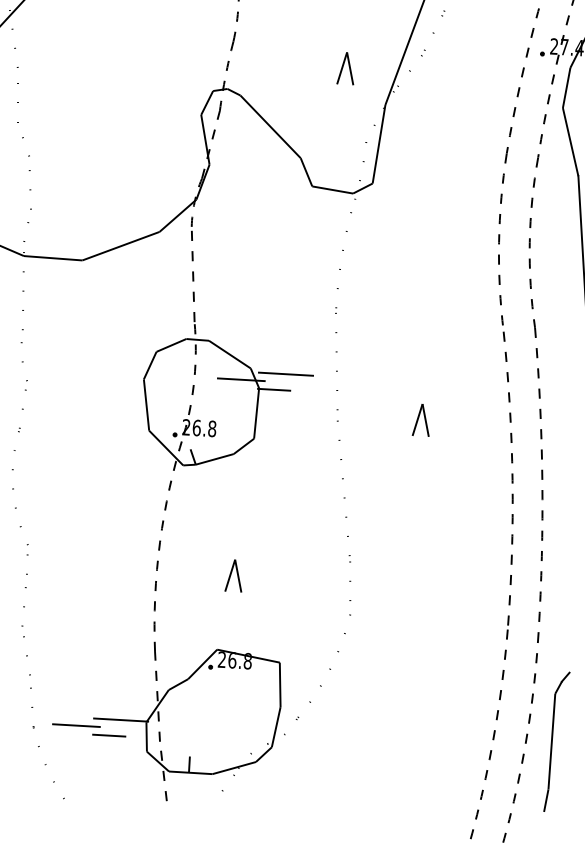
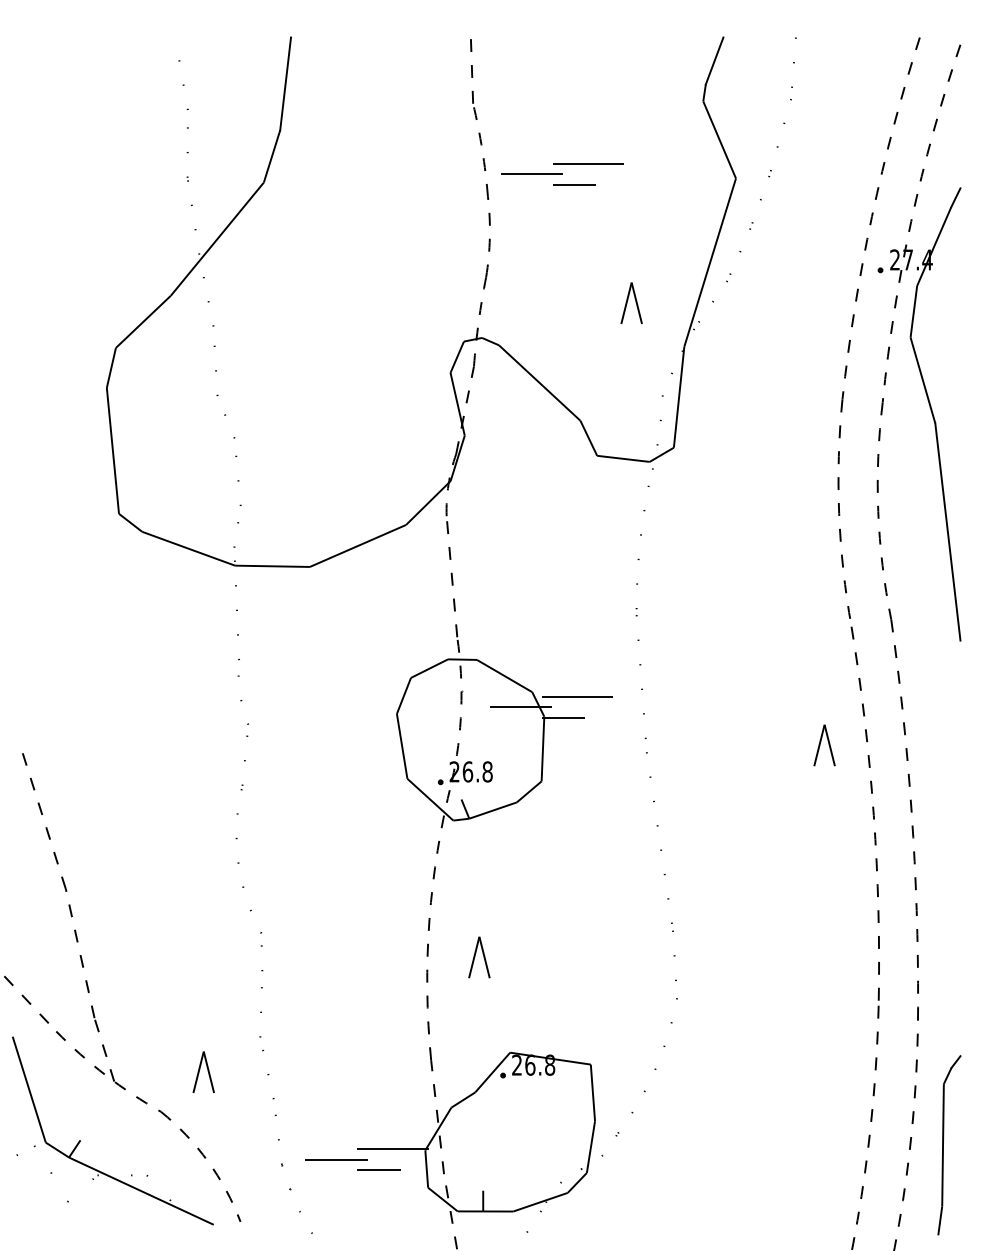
part: (421, 420) -> (824, 745), moved
part: (234, 575) -> (479, 957), moved

